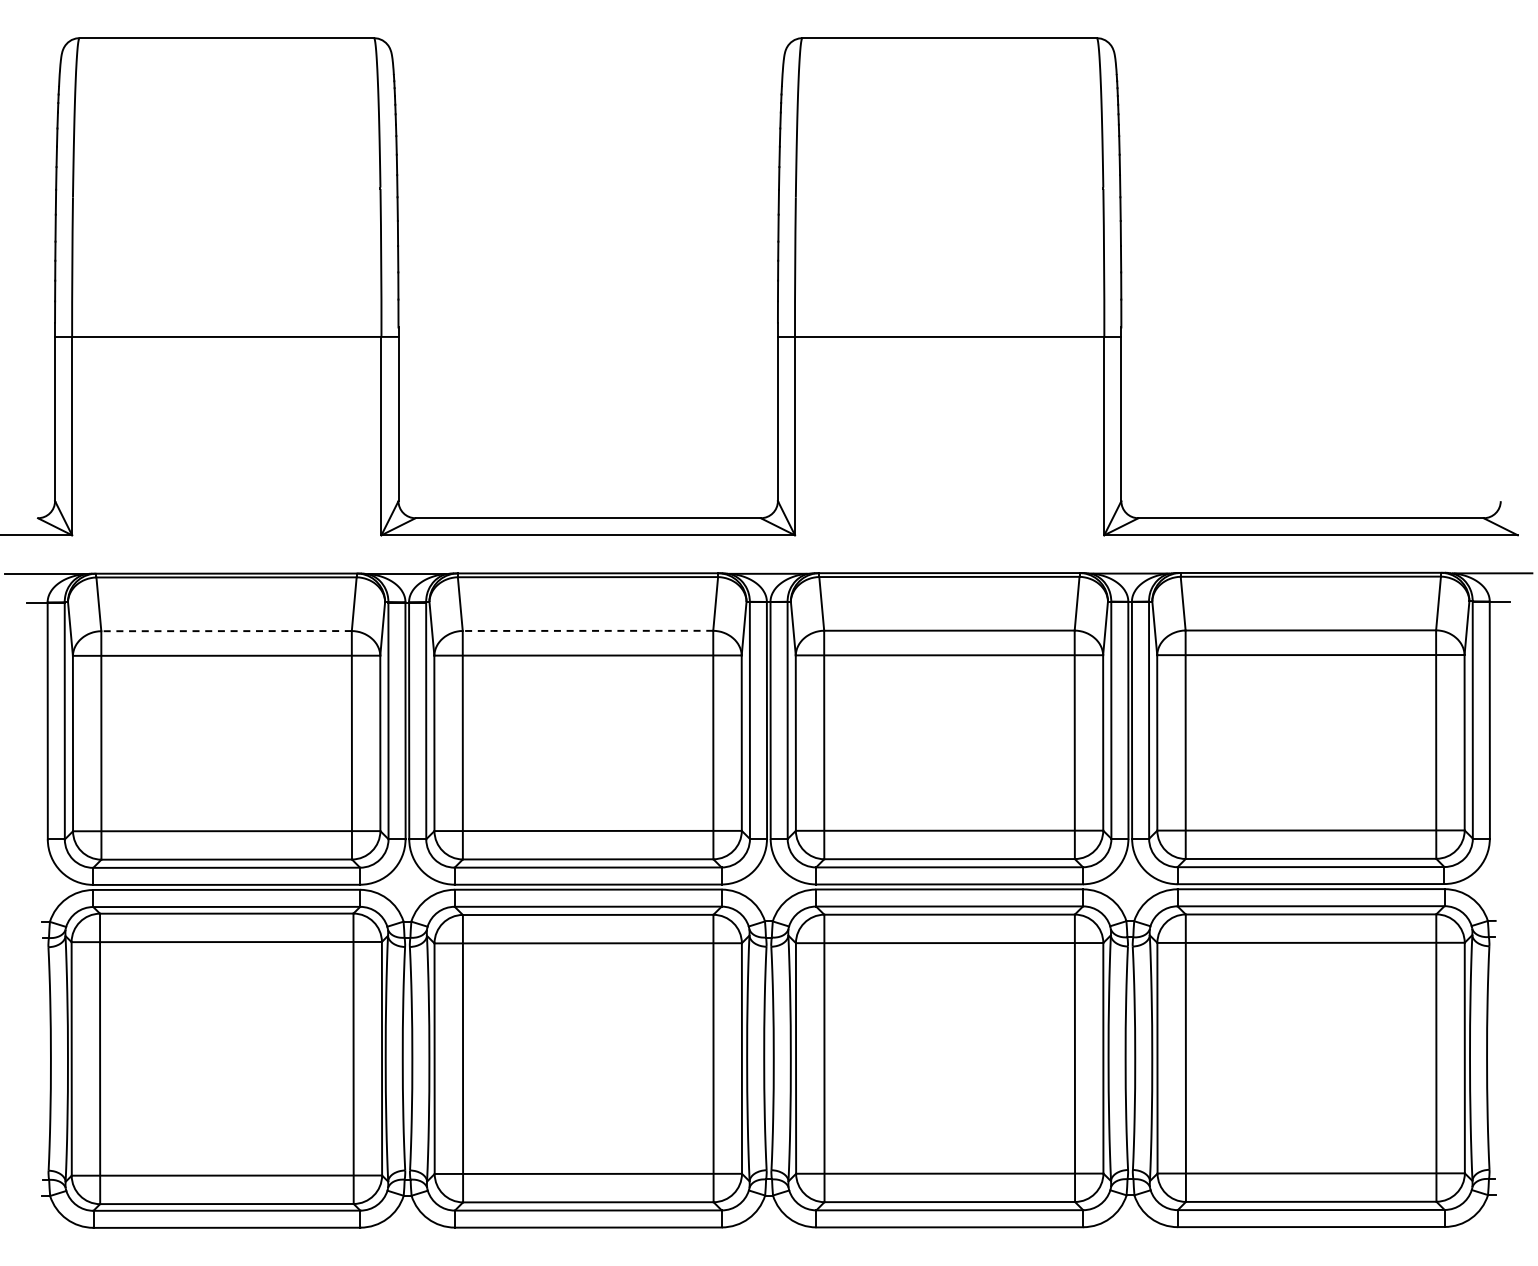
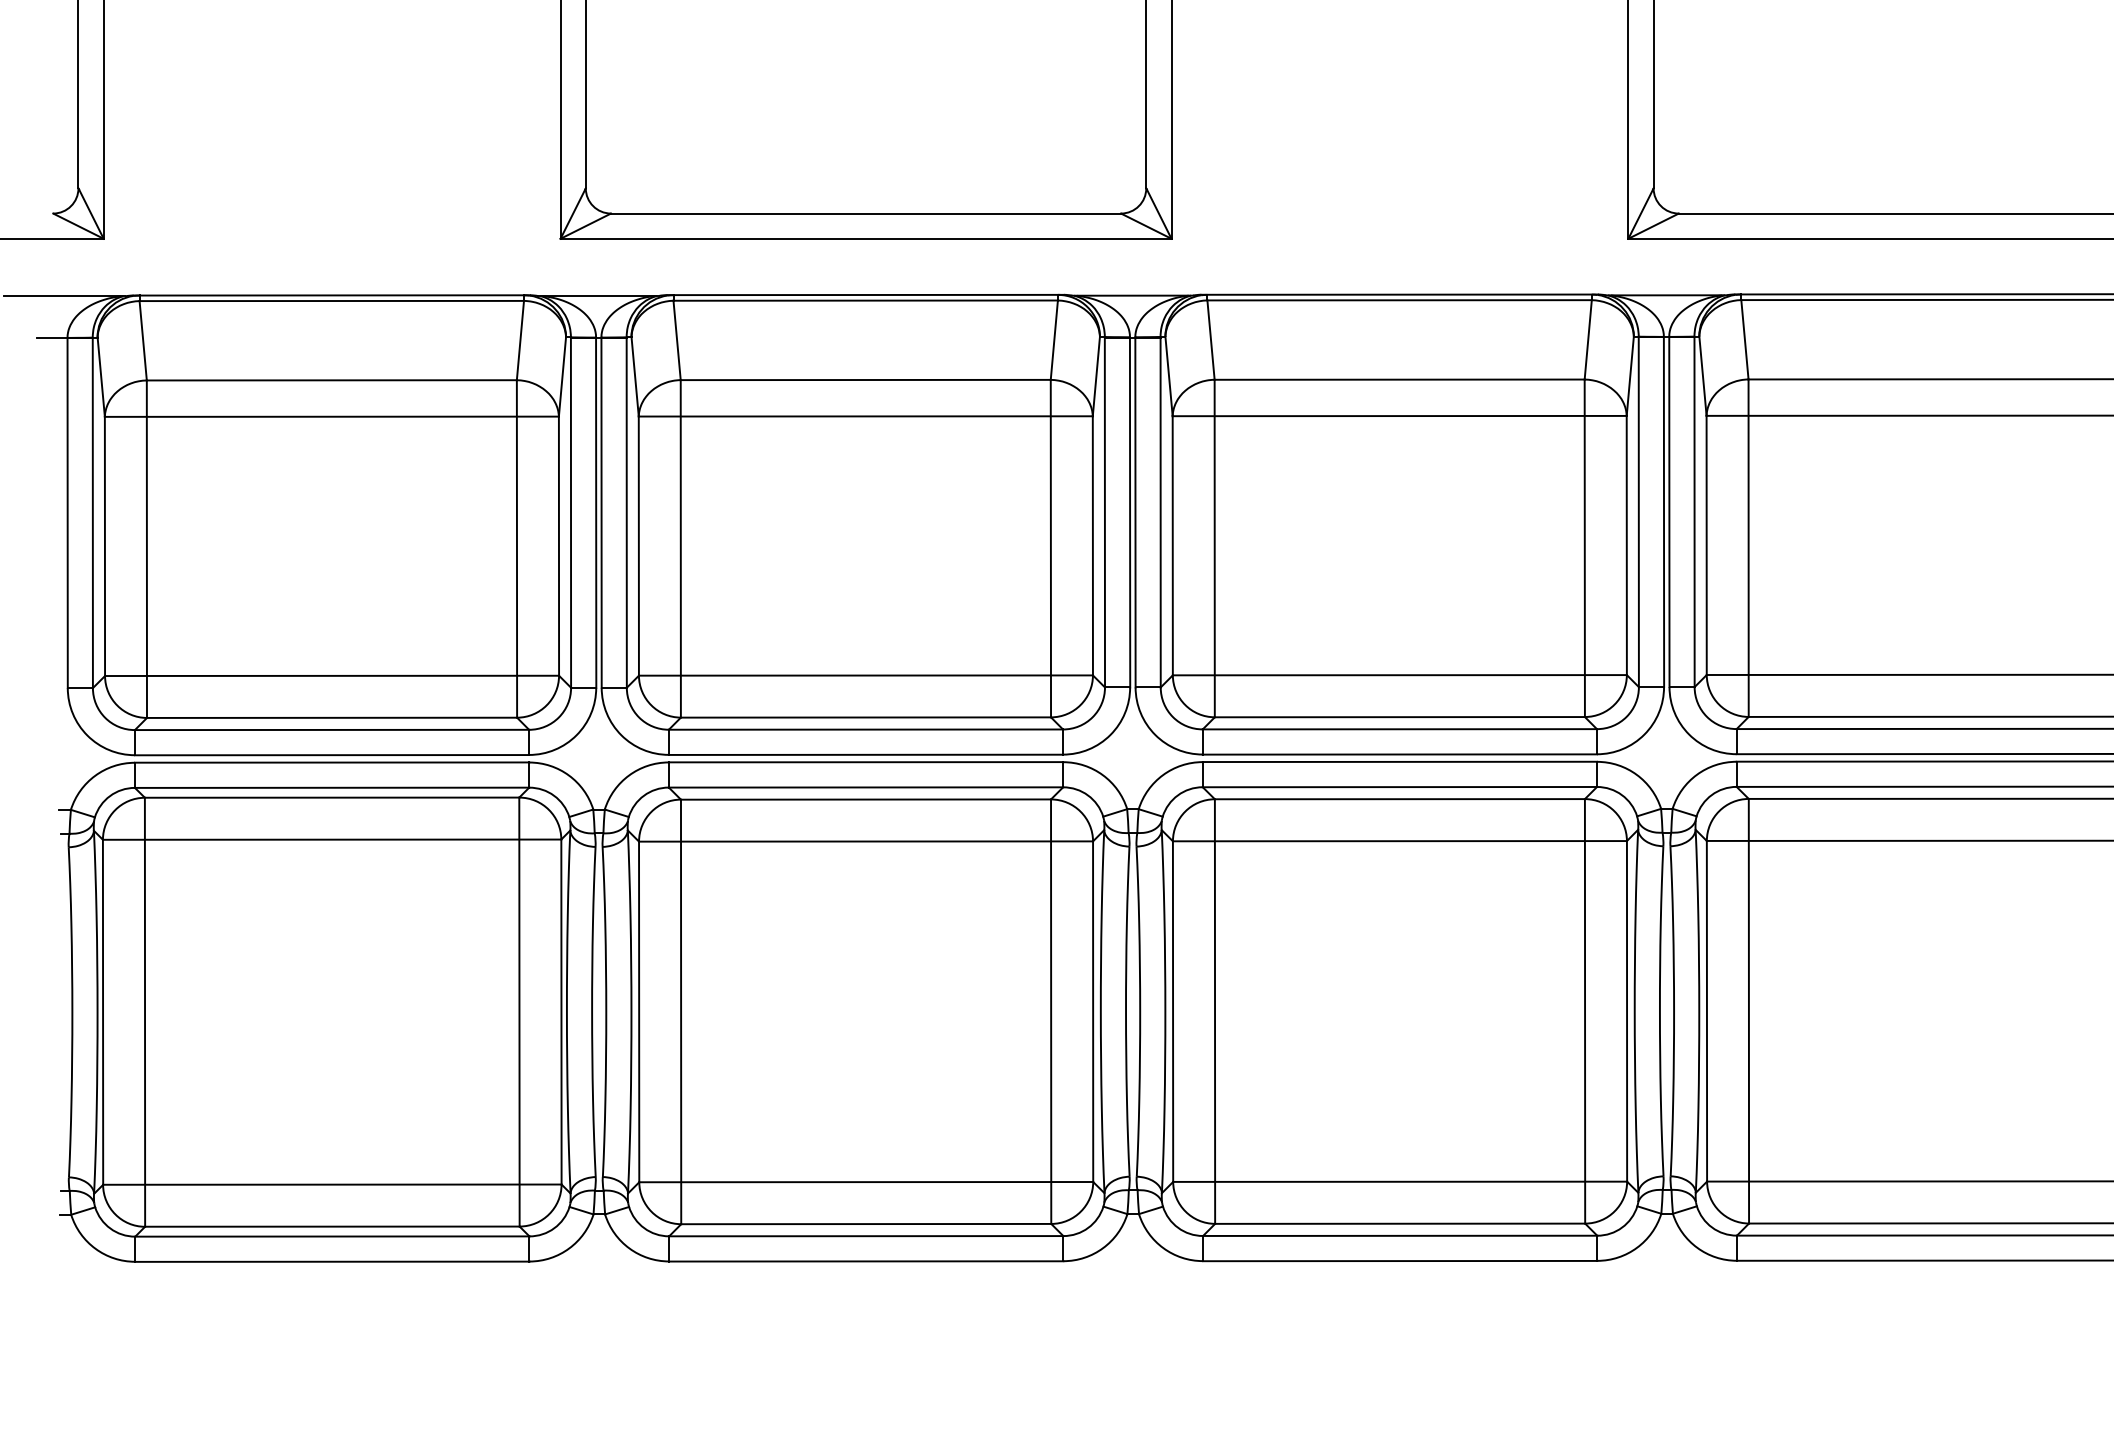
line: (587, 630) -> (864, 379), dashed -> solid
line: (226, 631) -> (331, 380), dashed -> solid

